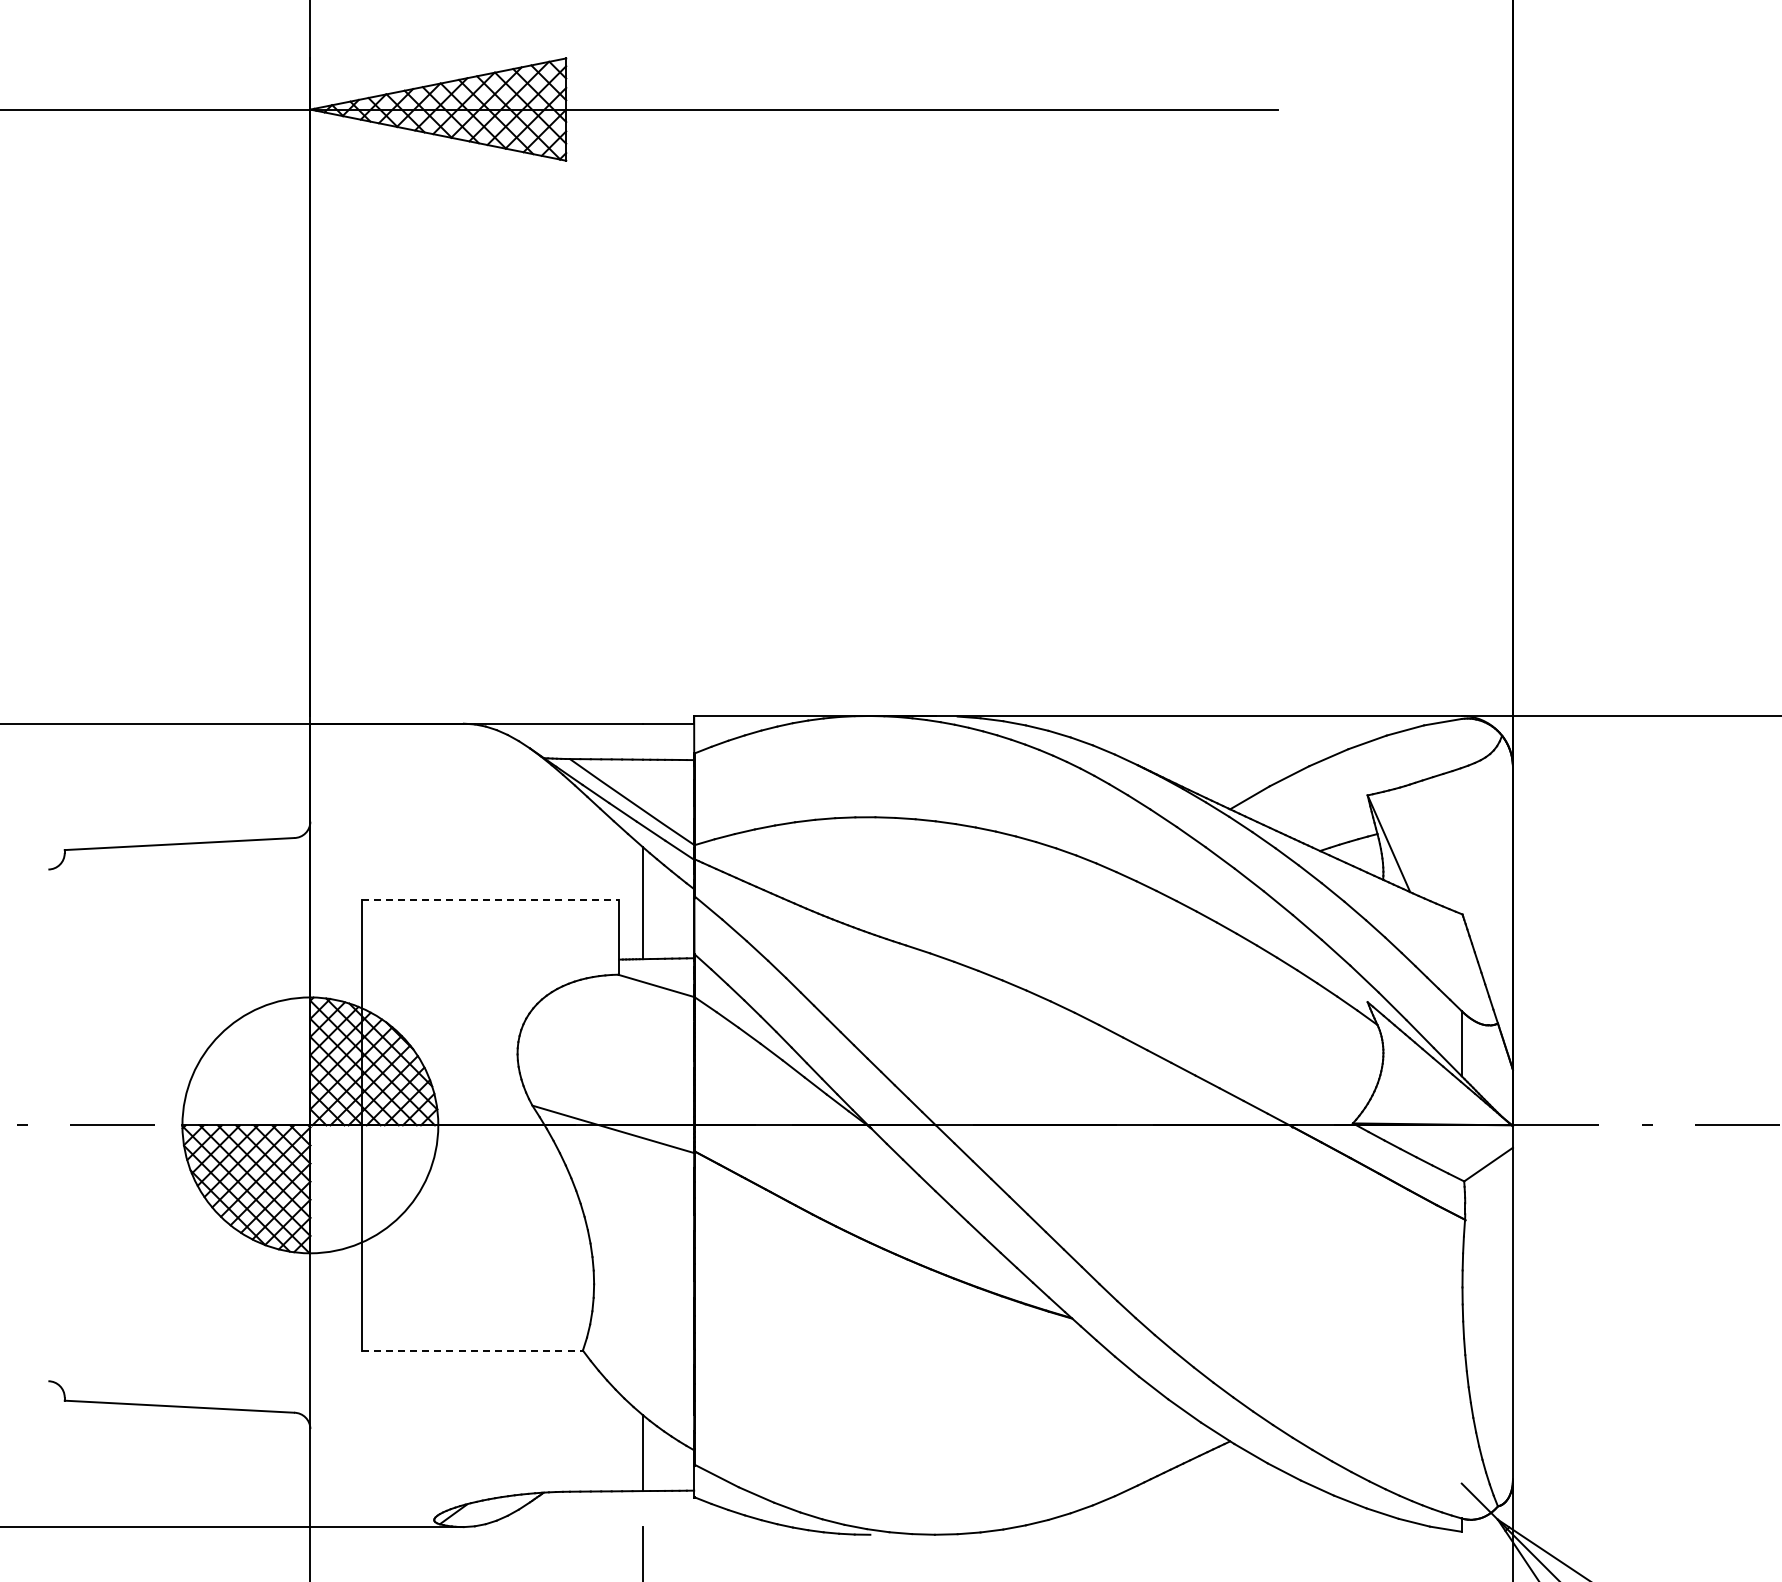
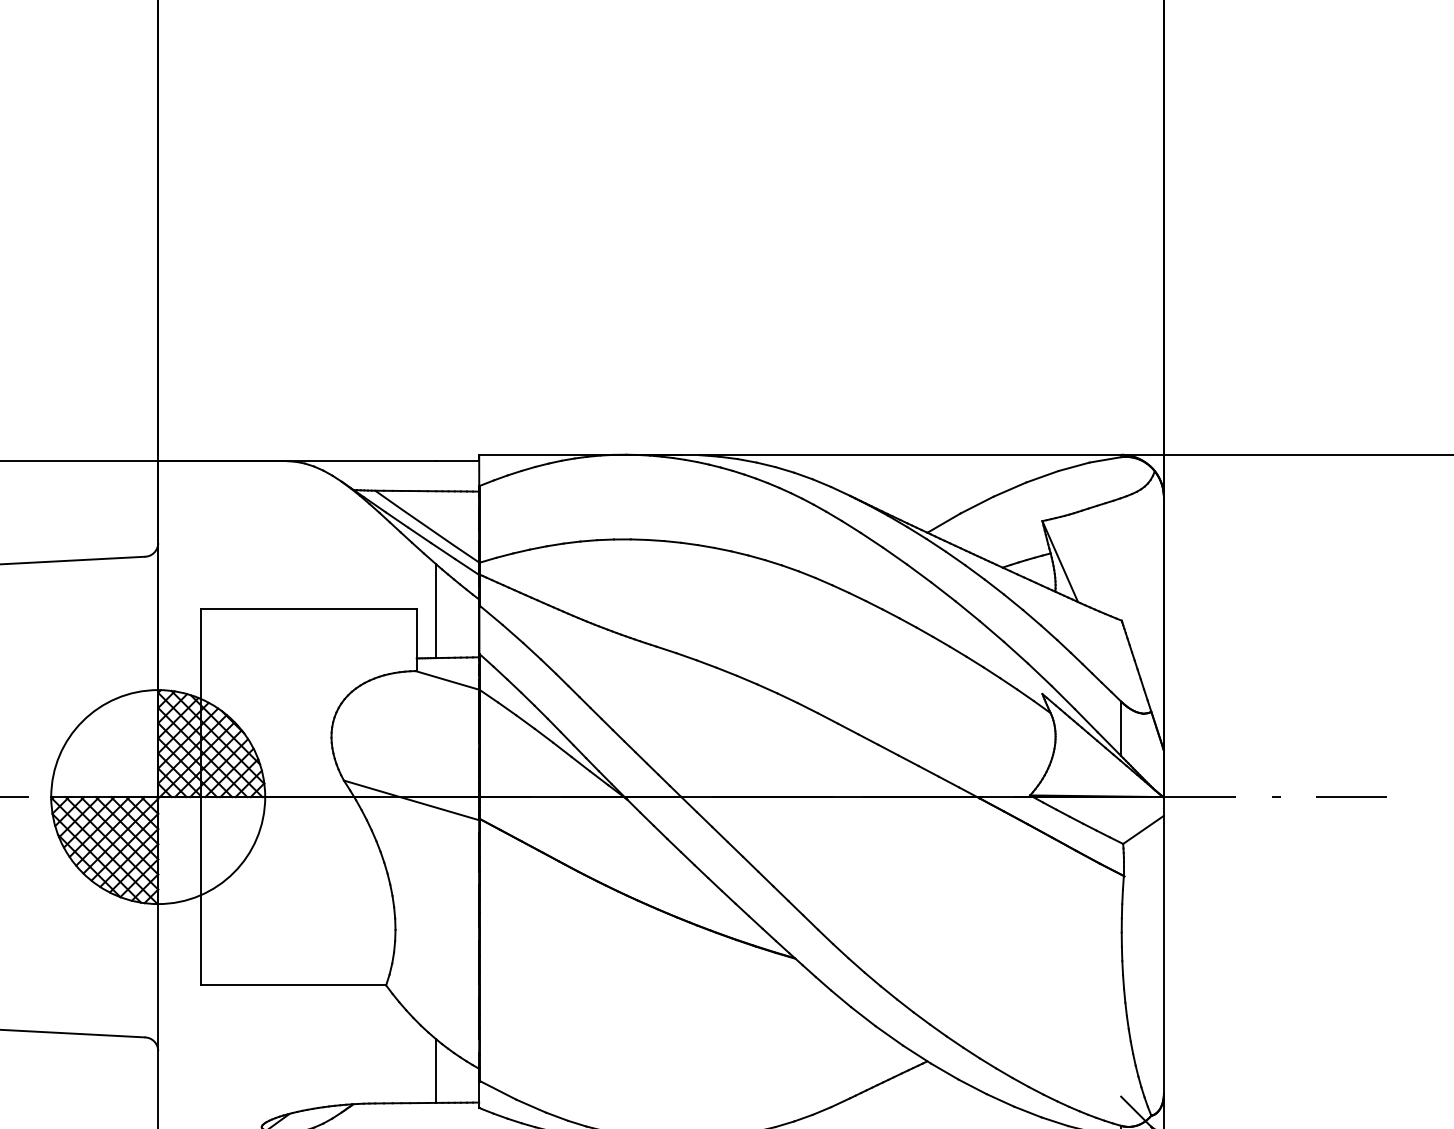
line: (490, 900) -> (308, 609), dashed -> solid
line: (472, 1350) -> (293, 985), dashed -> solid

